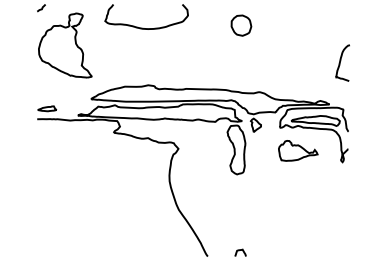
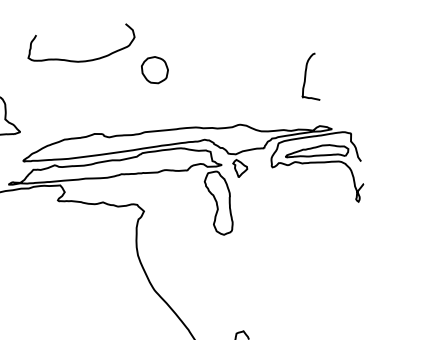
part: (241, 25) -> (155, 70), moved
curve: (341, 61) -> (307, 75), moved
part: (298, 150) -> (299, 193), removed

